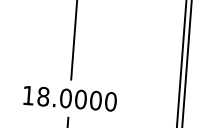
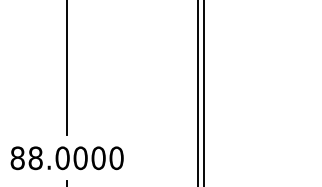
text: (28, 95) -> (17, 158), 18.0000 -> 88.0000

